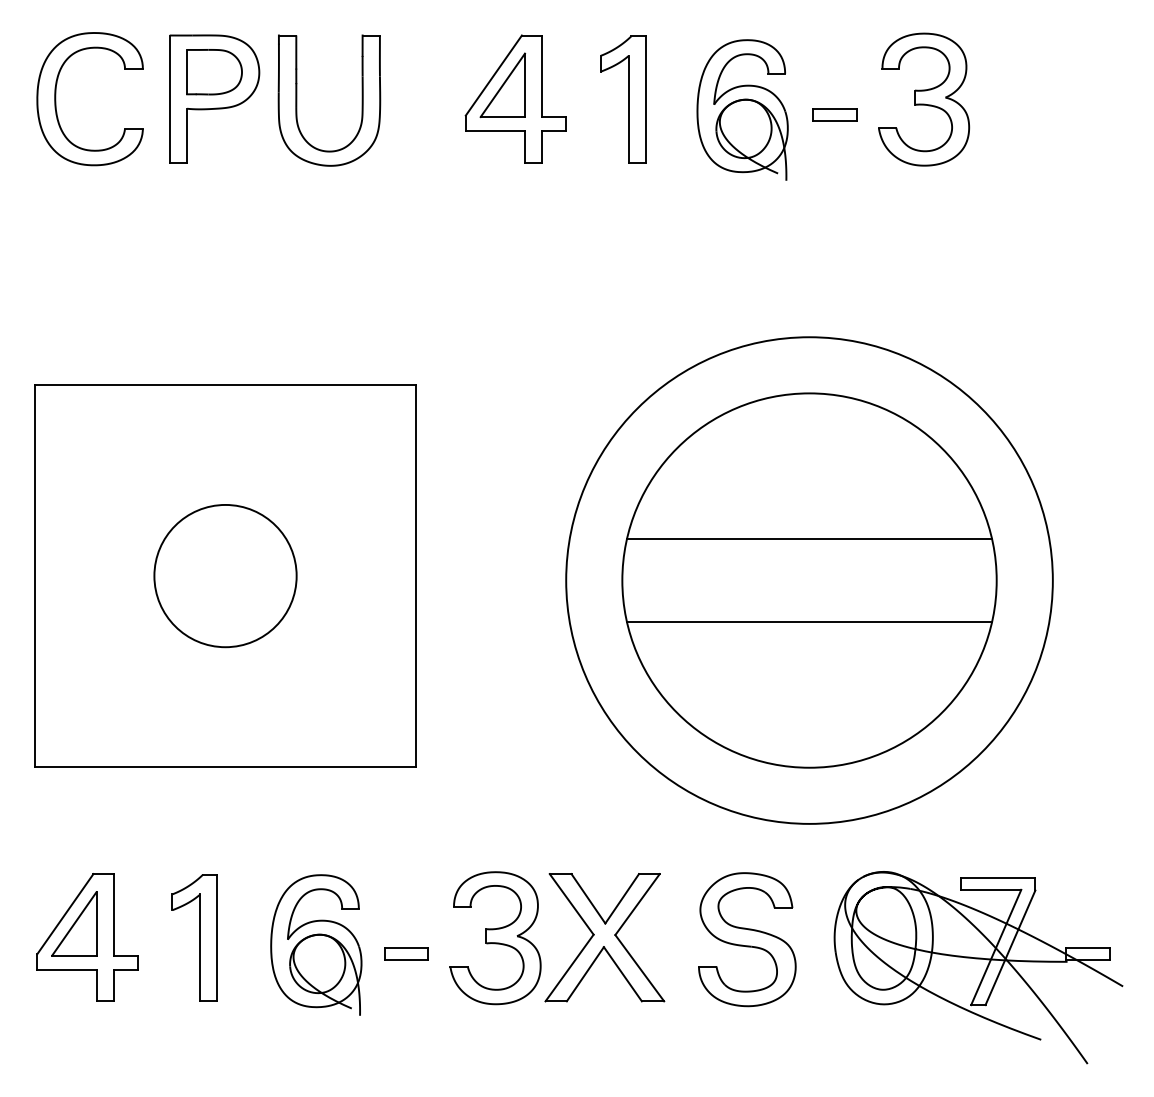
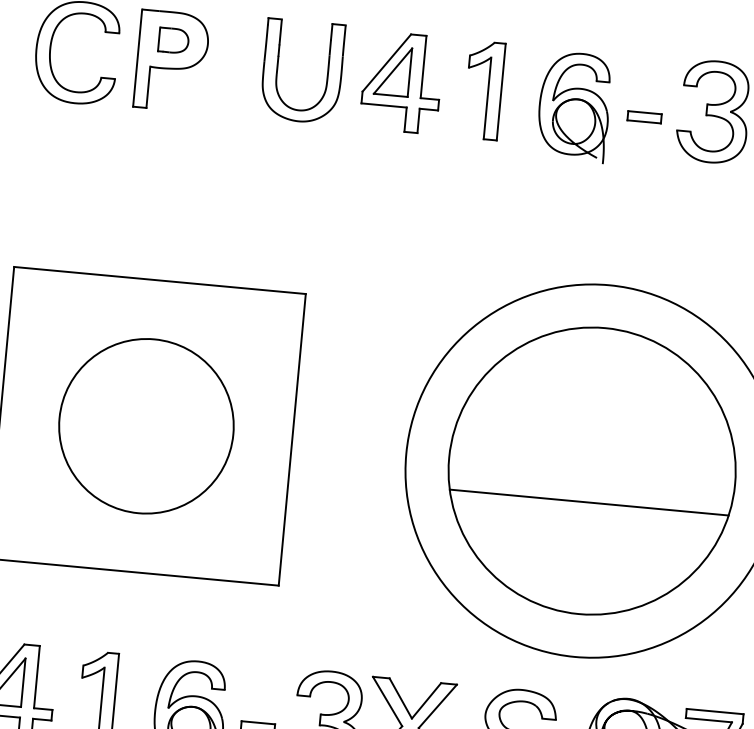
part: (214, 72) -> (173, 40), size x0.7
part: (297, 100) -> (278, 69), moved
line: (809, 539) -> (595, 439), removed
circle: (225, 575) -> (146, 425), size x1.6

